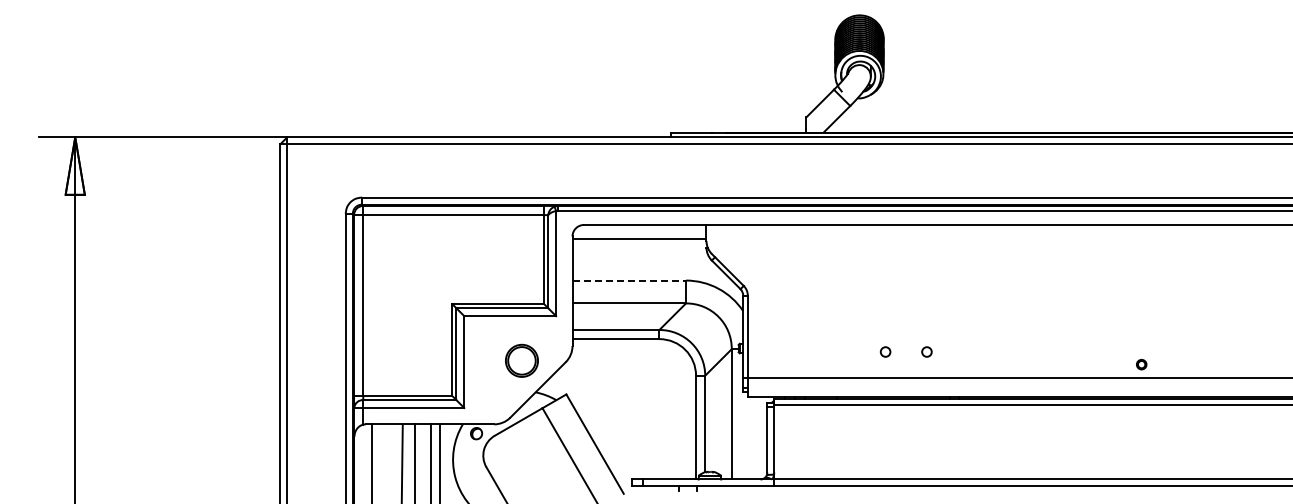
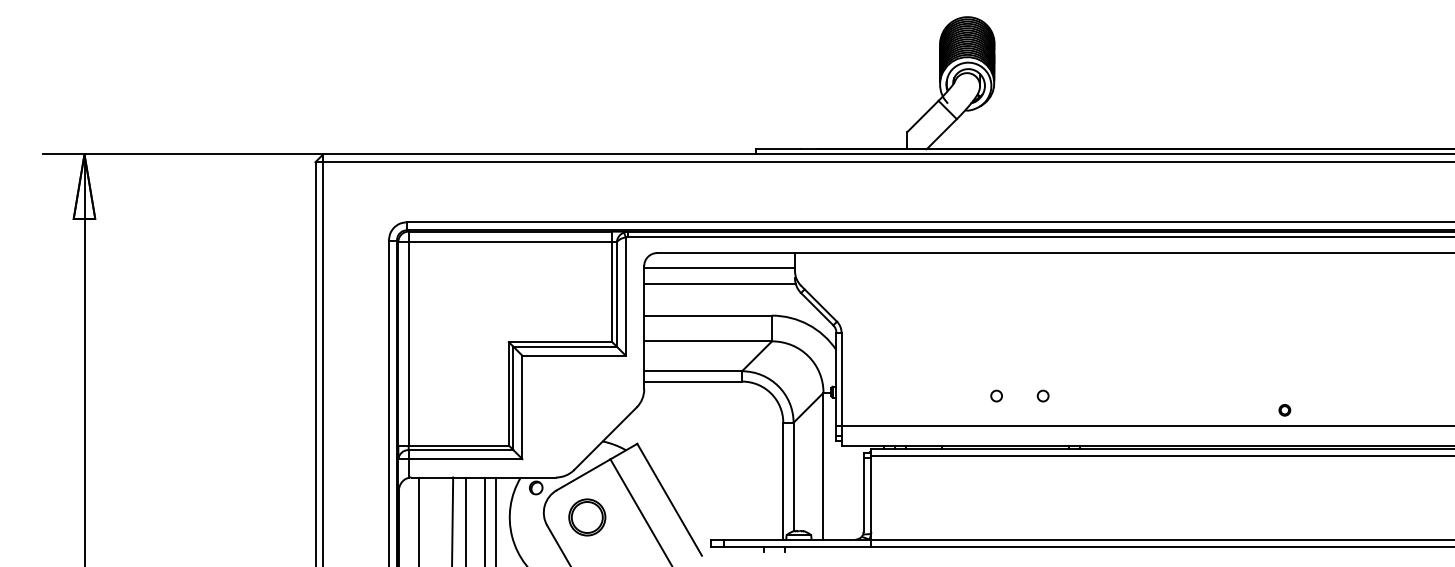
line: (639, 252) -> (719, 284), added
line: (629, 280) -> (708, 315), dashed -> solid
part: (521, 360) -> (586, 517), moved

